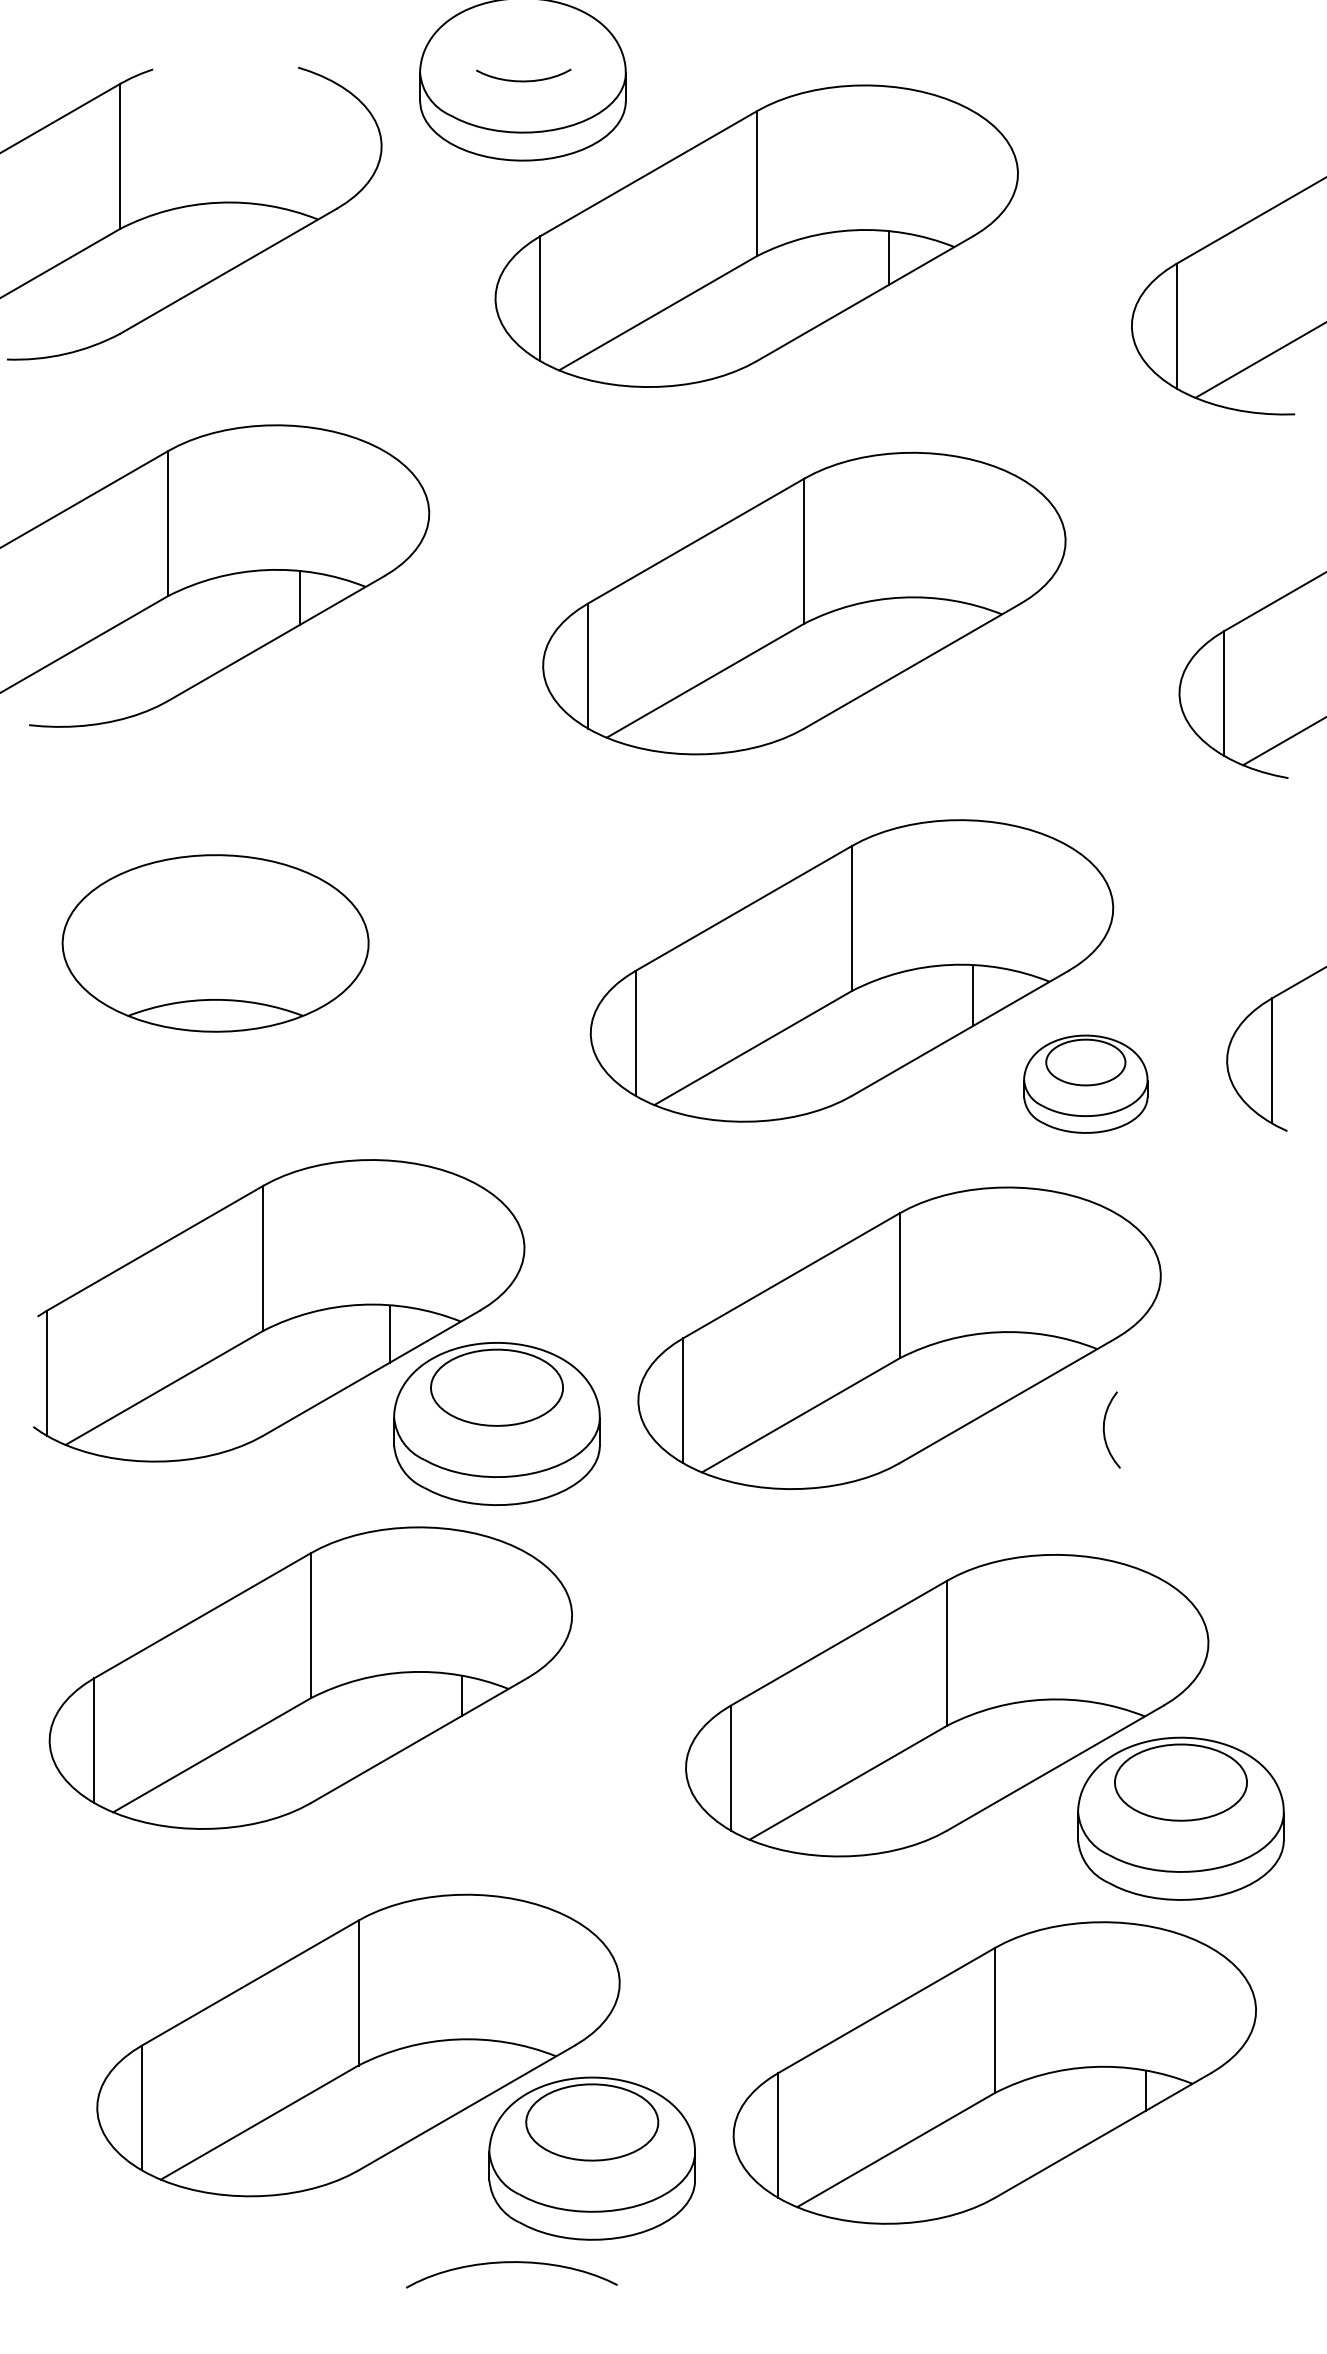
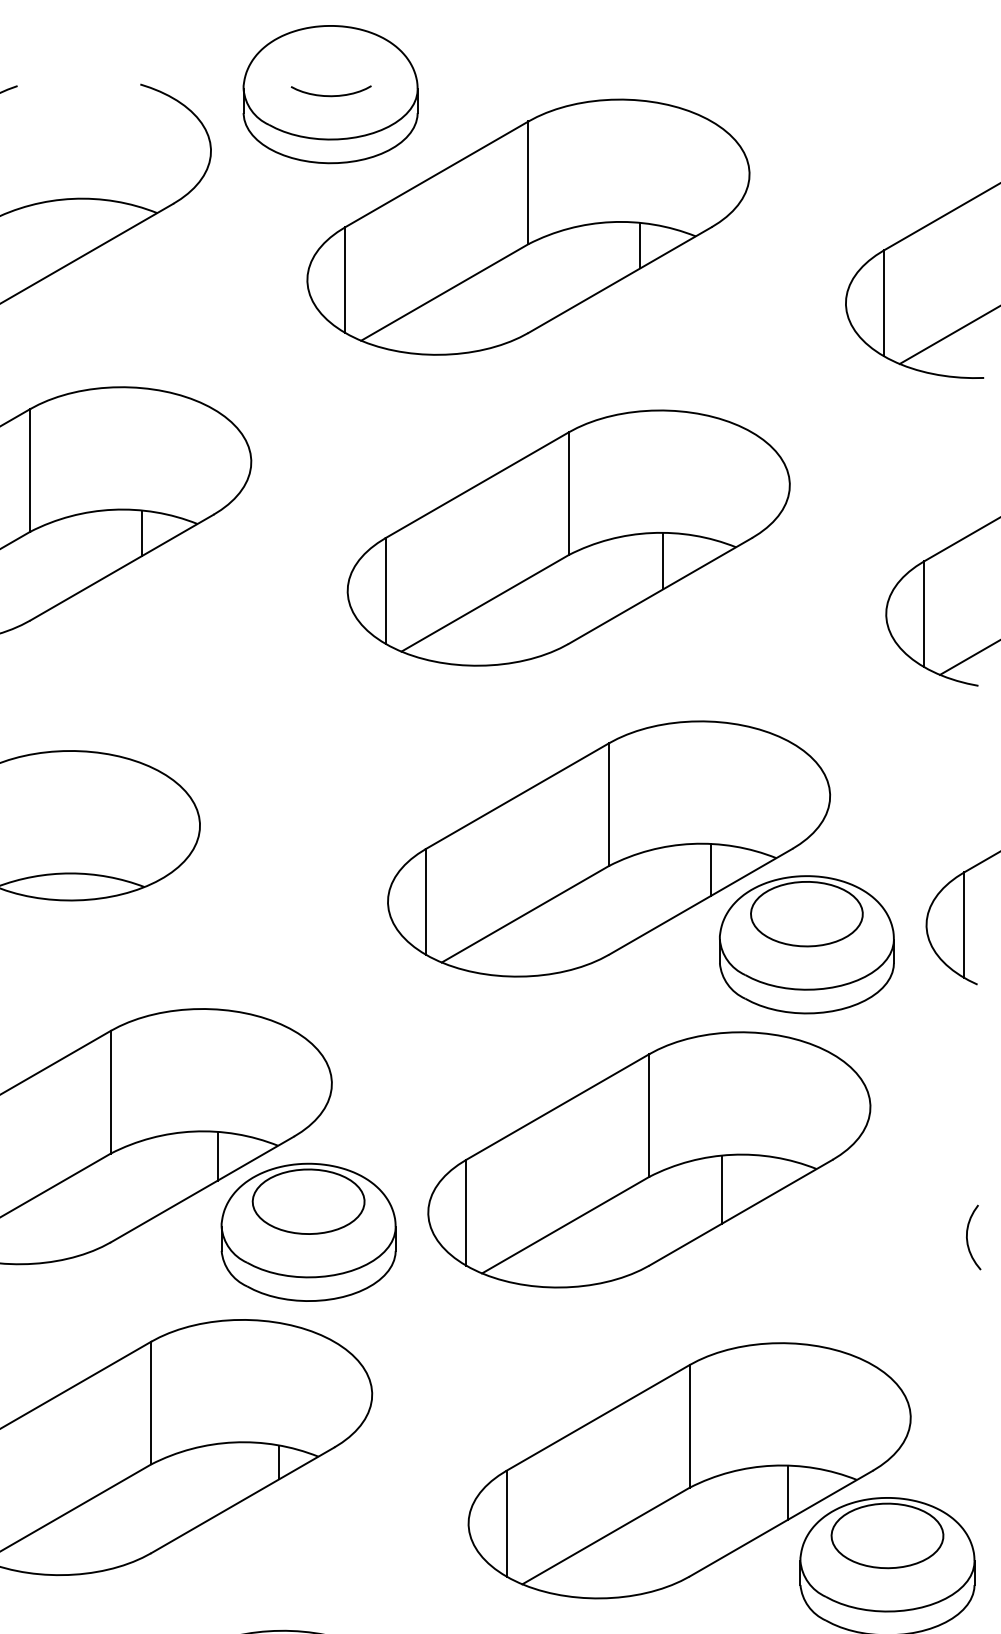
line: (915, 630) -> (662, 560), added
part: (1085, 1084) -> (806, 945), size x1.67
line: (985, 1373) -> (722, 1189), added
curve: (1104, 1429) -> (967, 1237), moved
line: (1063, 1731) -> (788, 1492), added

